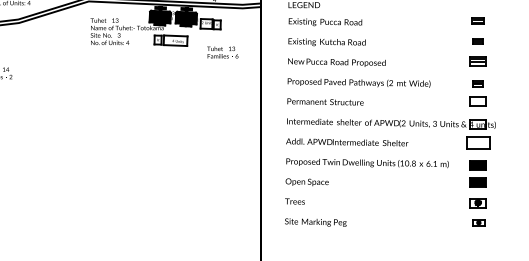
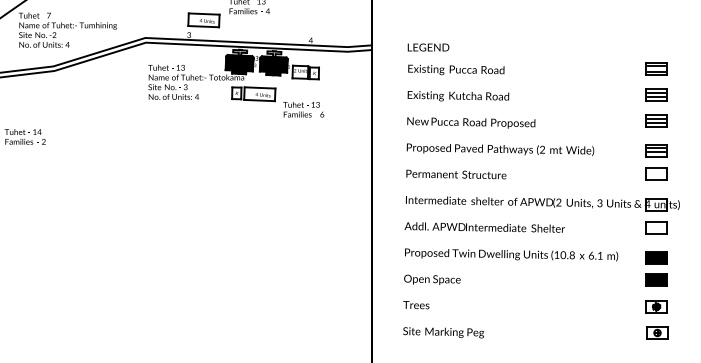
part: (478, 21) -> (656, 68), size x1.43
part: (478, 40) -> (656, 94), size x1.67
text: (222, 52) -> (303, 109), moved
part: (478, 83) -> (656, 150), size x1.67
part: (478, 142) -> (656, 227), size x0.71
part: (478, 222) -> (657, 332), size x1.43

